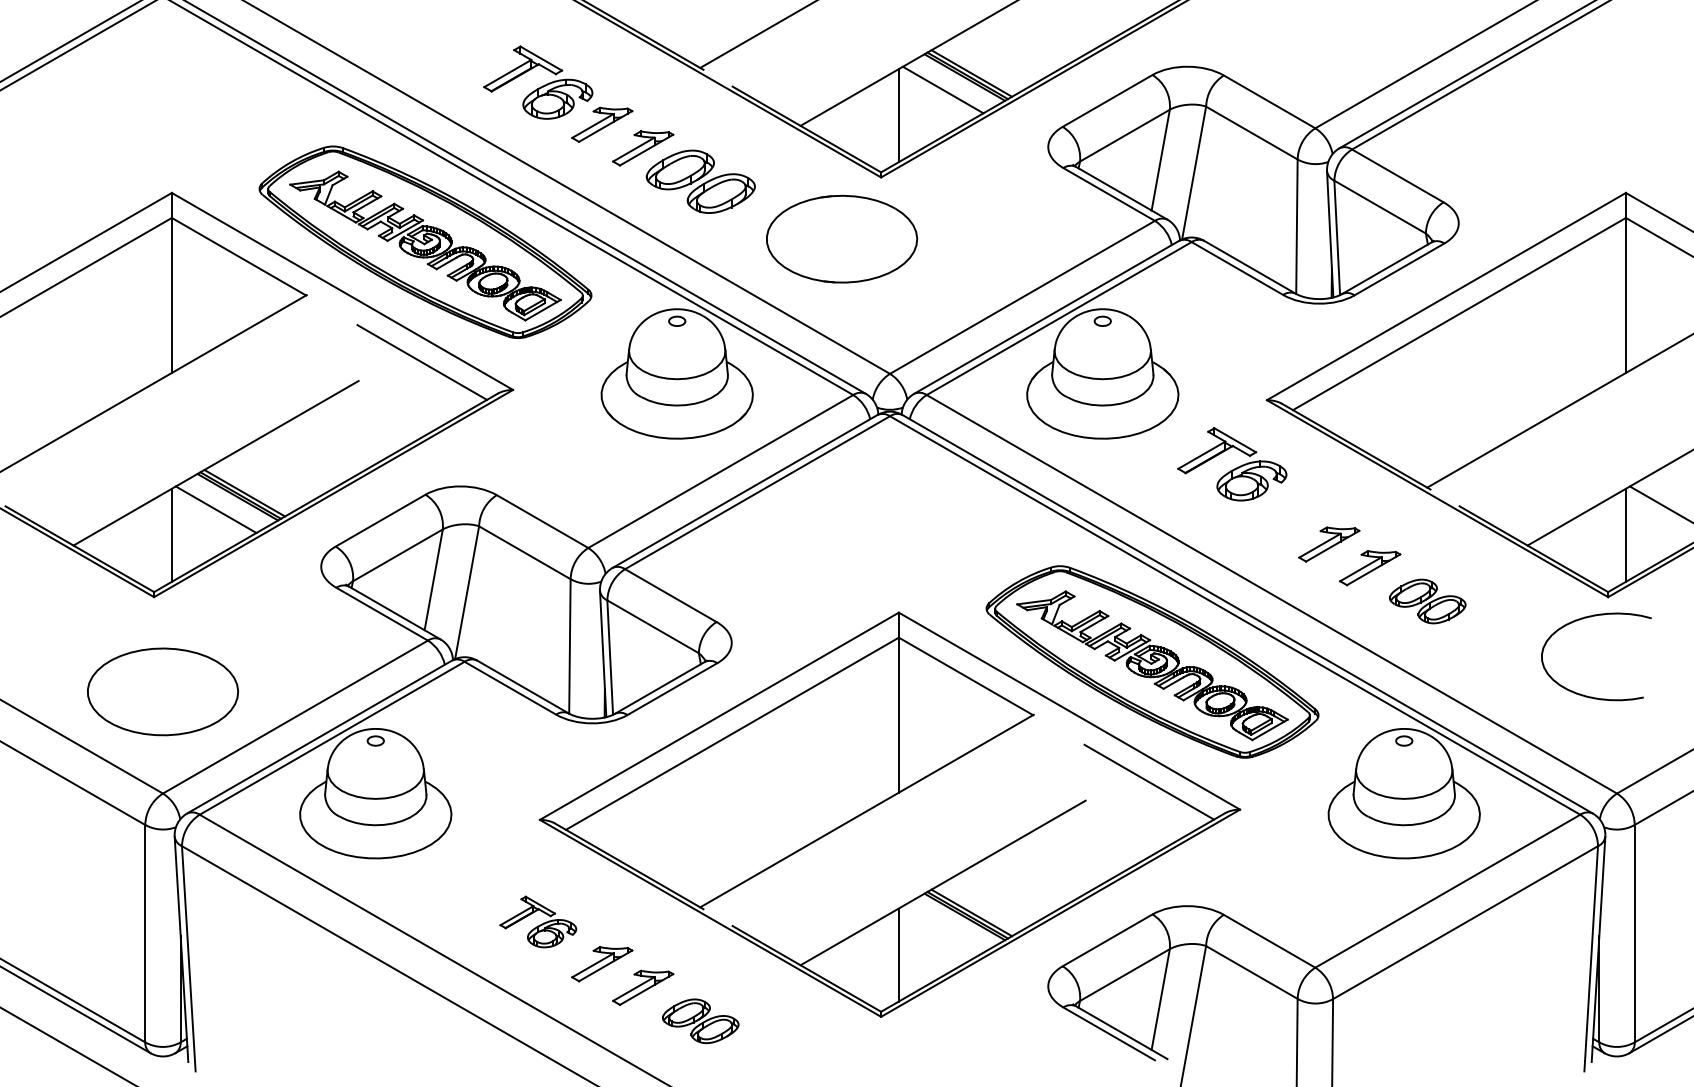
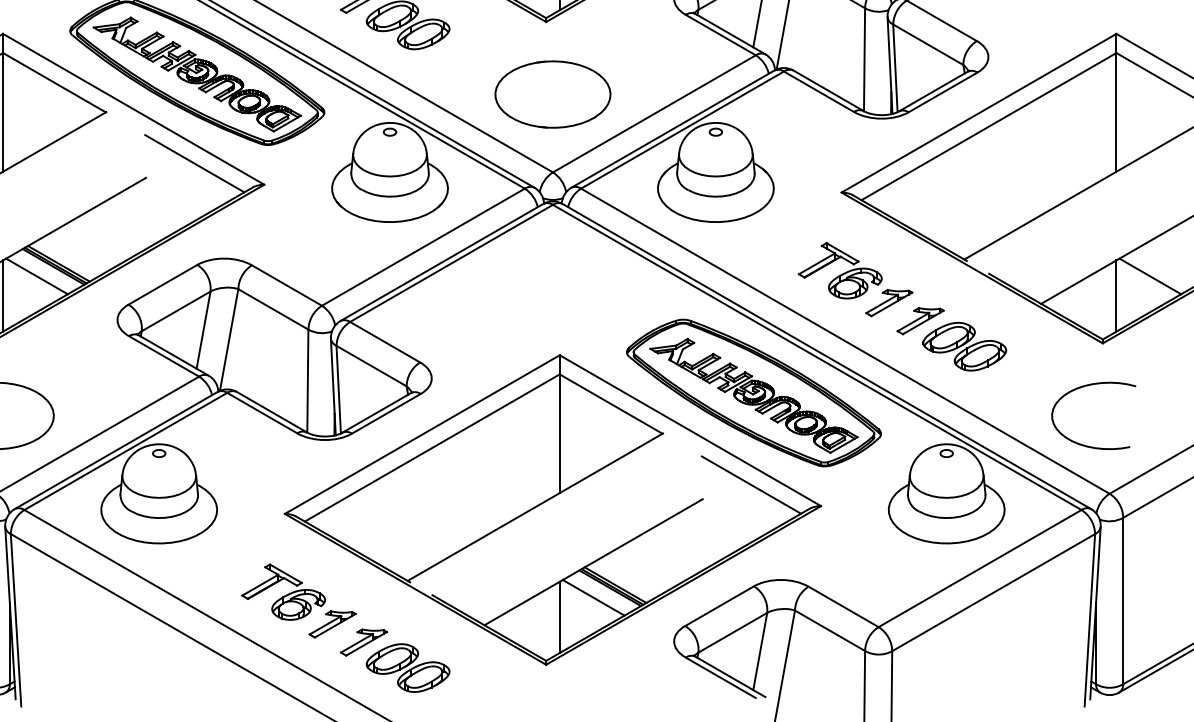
part: (842, 238) -> (553, 94), moved
part: (1232, 464) -> (840, 270), moved
part: (1427, 601) -> (964, 346), size x1.43
curve: (1583, 619) -> (1083, 387), moved
part: (538, 921) -> (283, 591), size x1.43
line: (942, 929) -> (593, 597), added
part: (700, 1021) -> (407, 668), size x1.43

